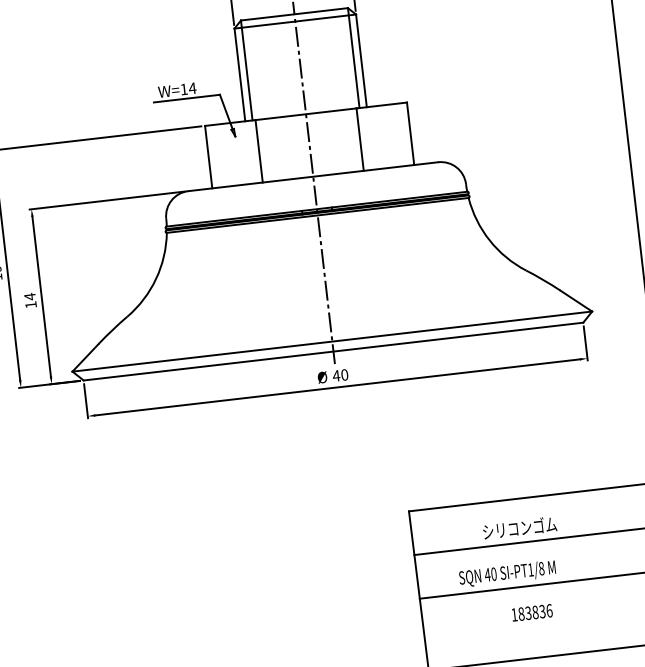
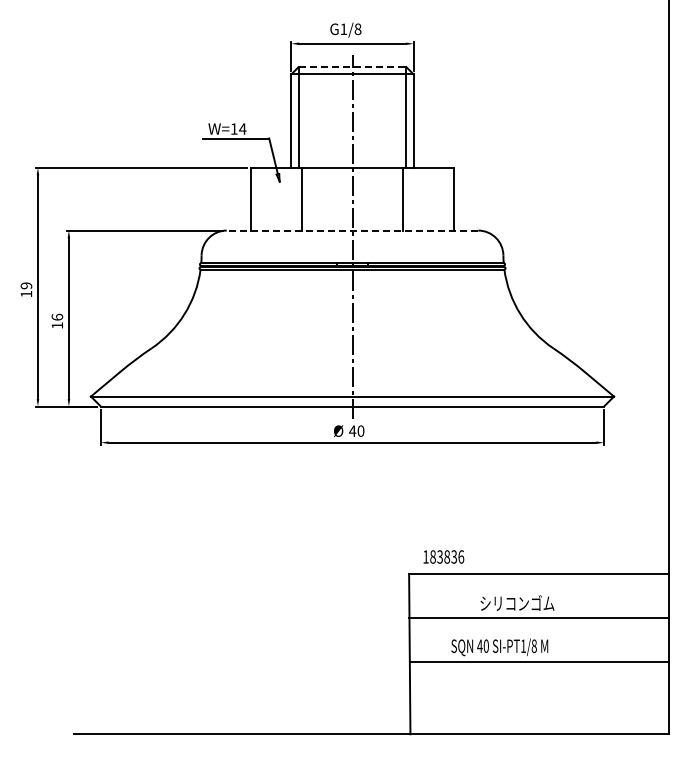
line: (294, 14) -> (352, 67), solid -> dashed
line: (313, 176) -> (352, 230), solid -> dashed
text: (30, 296) -> (57, 317), 14 -> 16
text: (531, 612) -> (443, 556), moved

